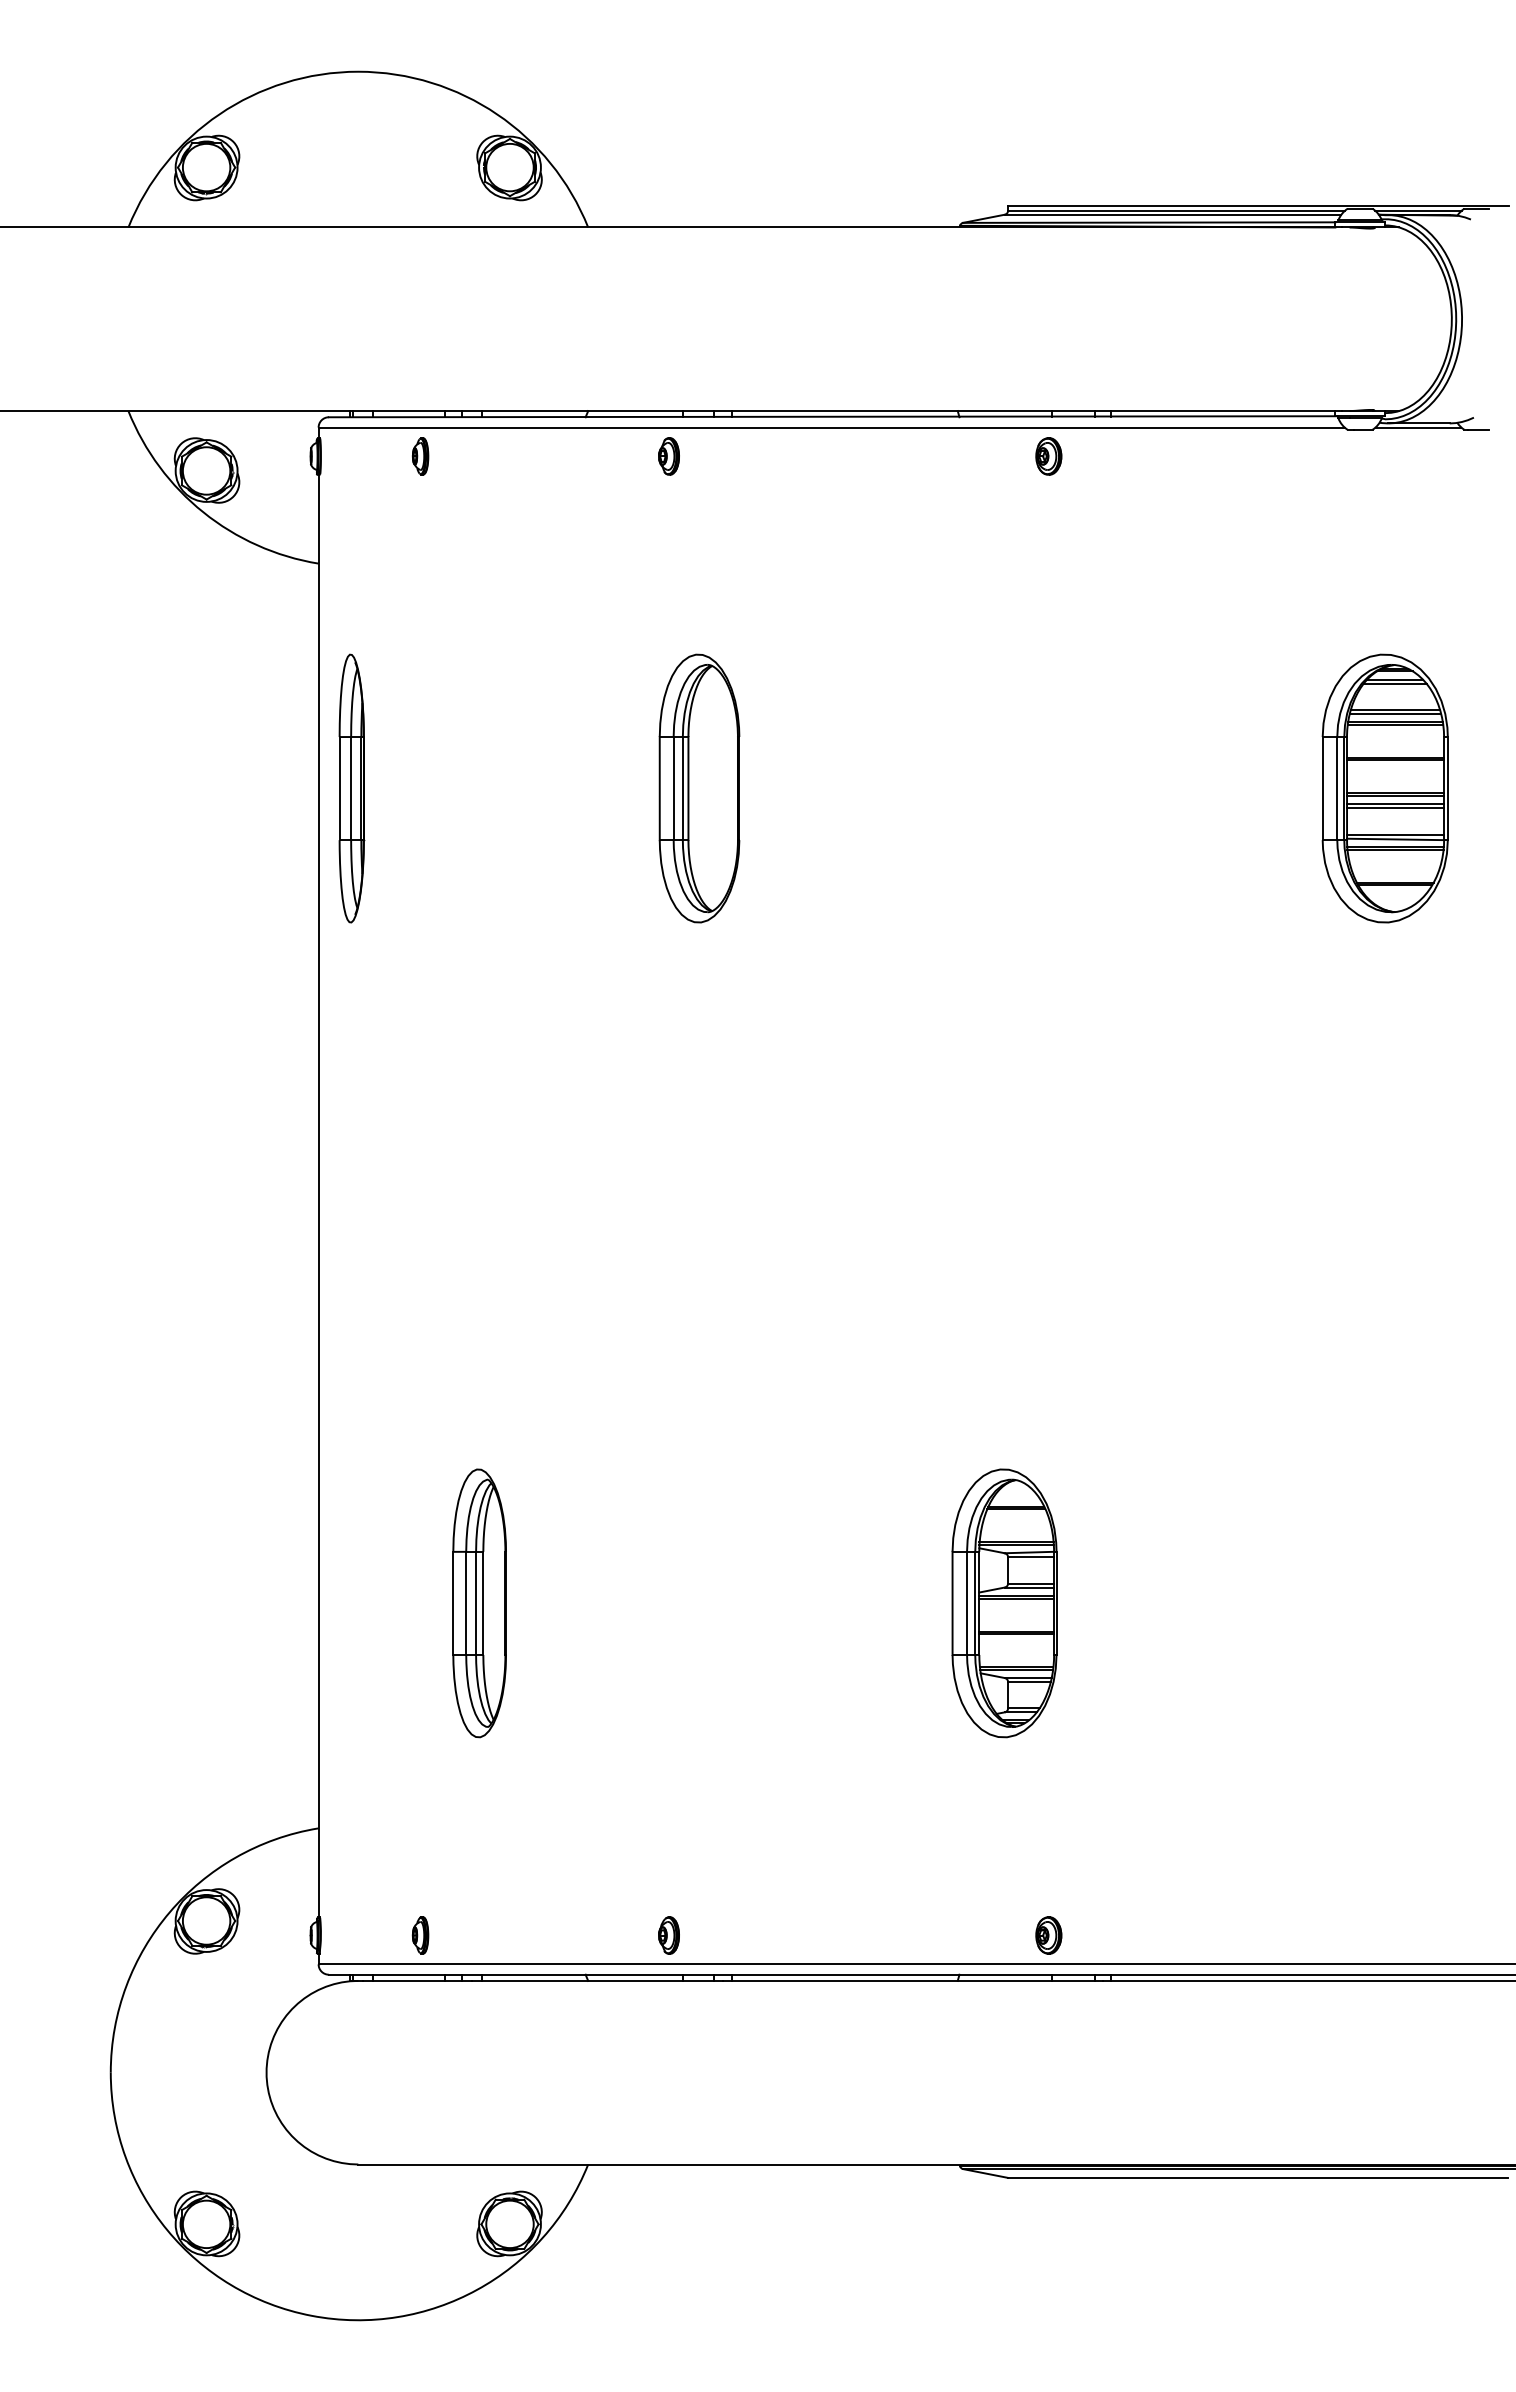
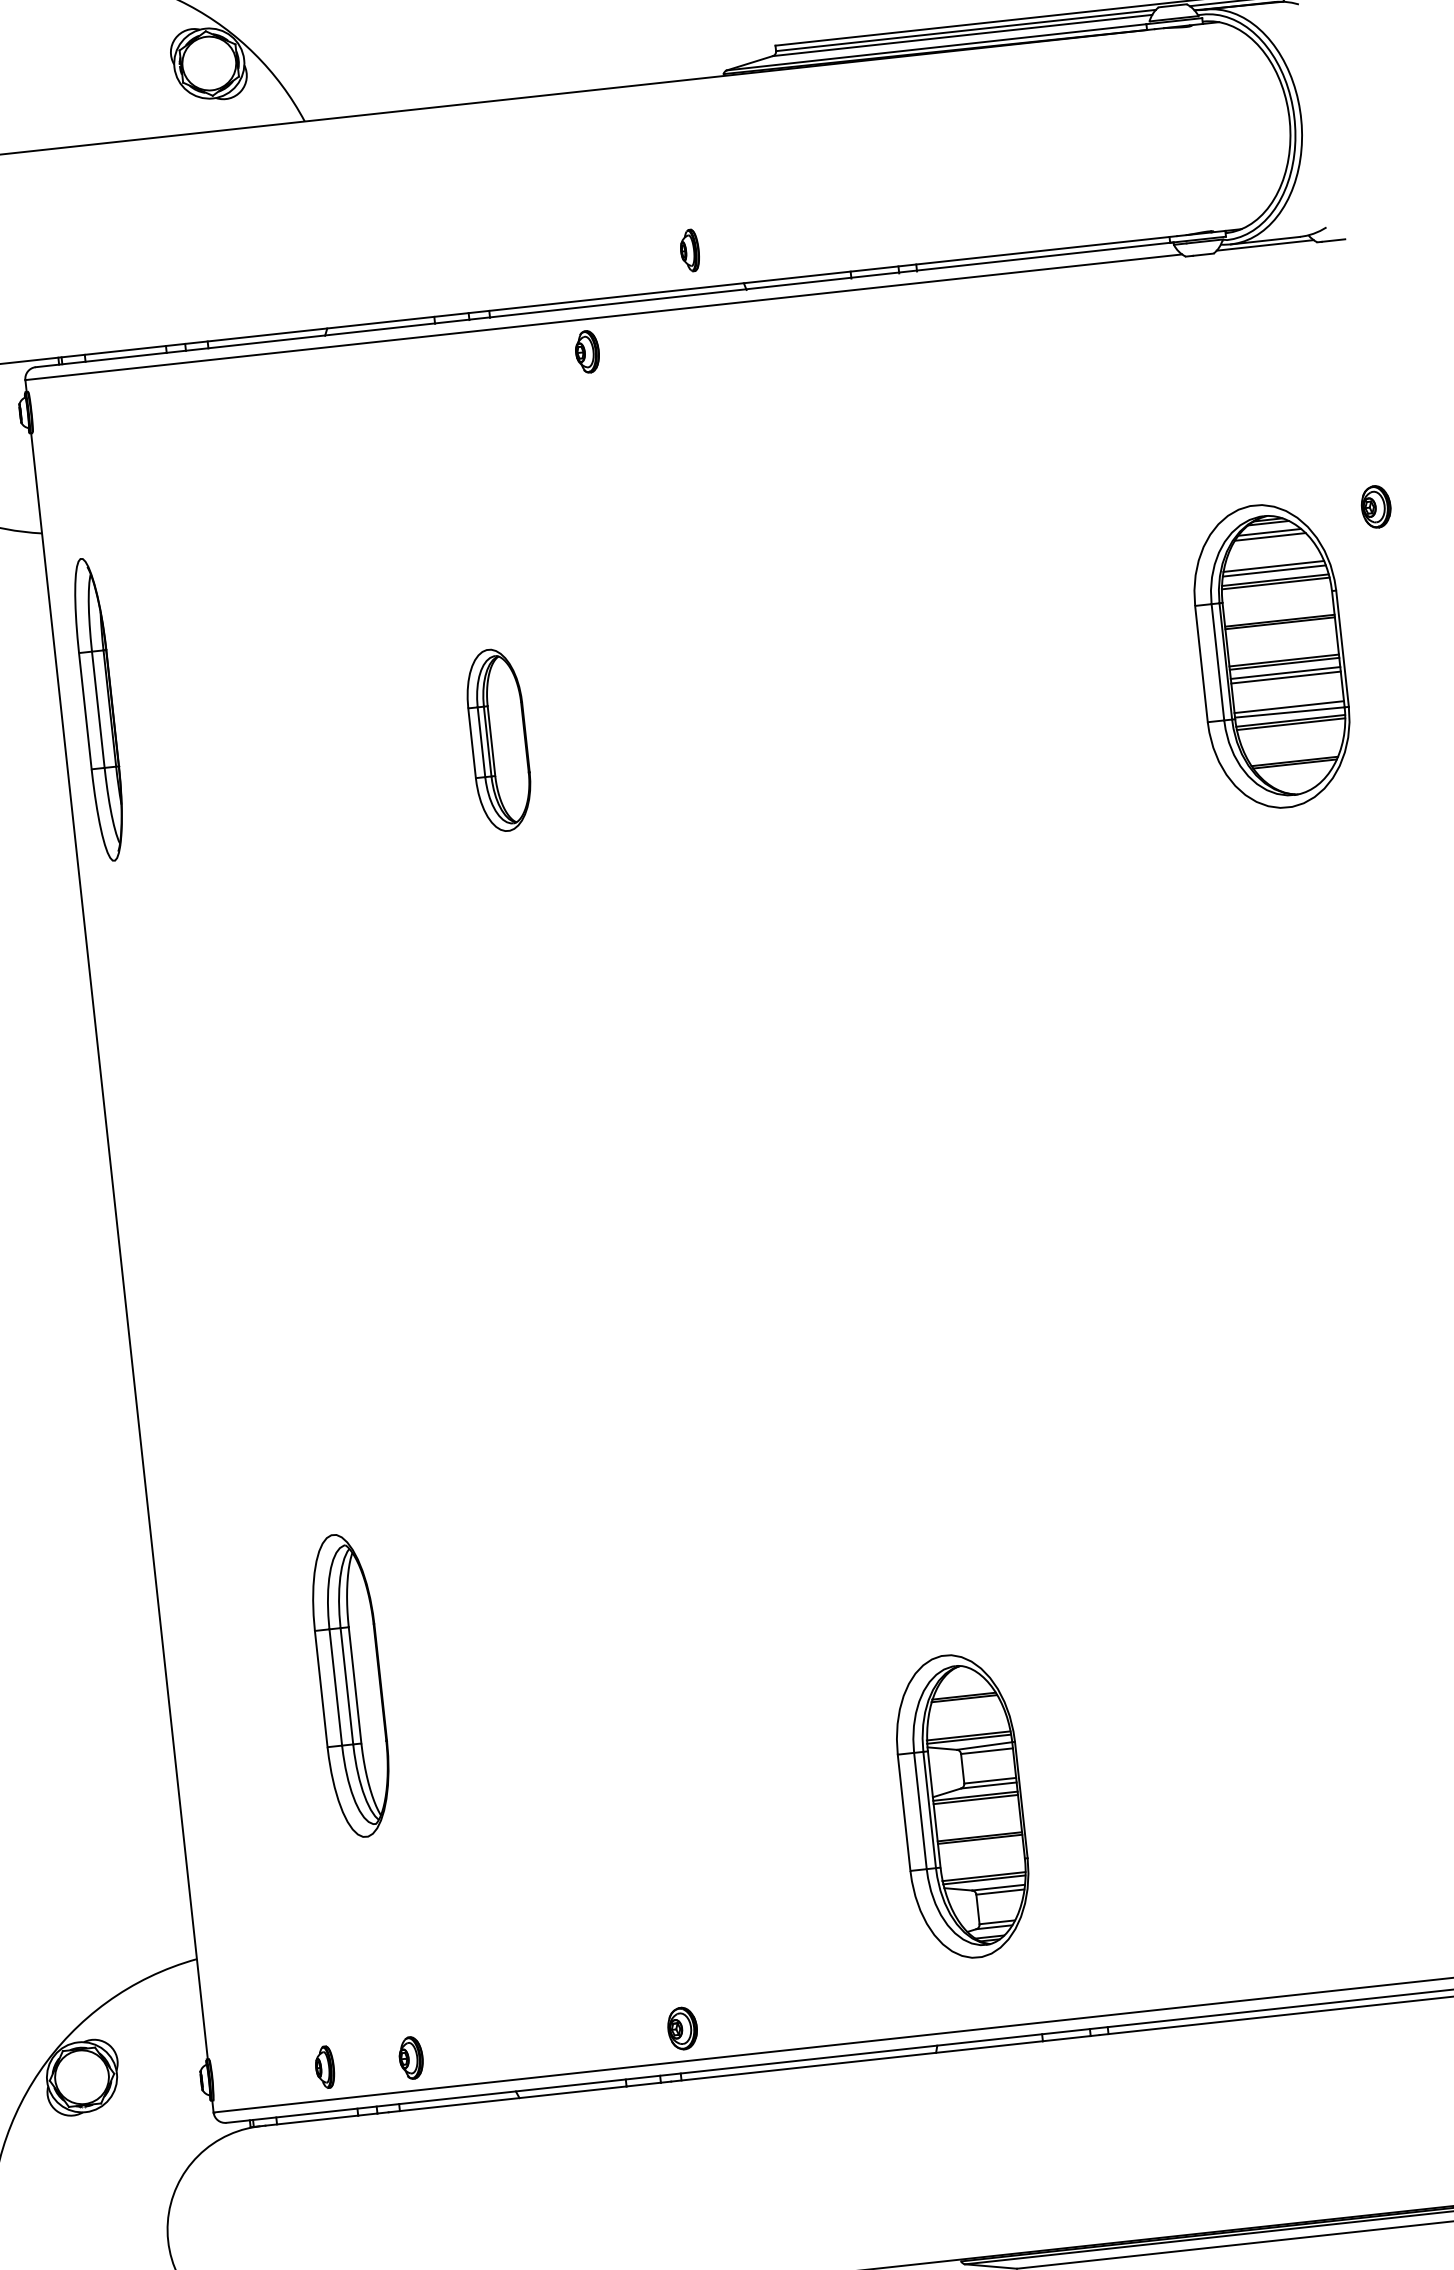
part: (420, 456) -> (689, 250), moved
part: (668, 456) -> (586, 352), moved
part: (1048, 456) -> (1375, 507), moved
part: (351, 788) -> (98, 709), moved
part: (699, 788) -> (498, 740), size x0.6
part: (1004, 1603) -> (962, 1806), moved
part: (668, 1935) -> (410, 2058), moved
part: (1048, 1935) -> (682, 2028), moved

